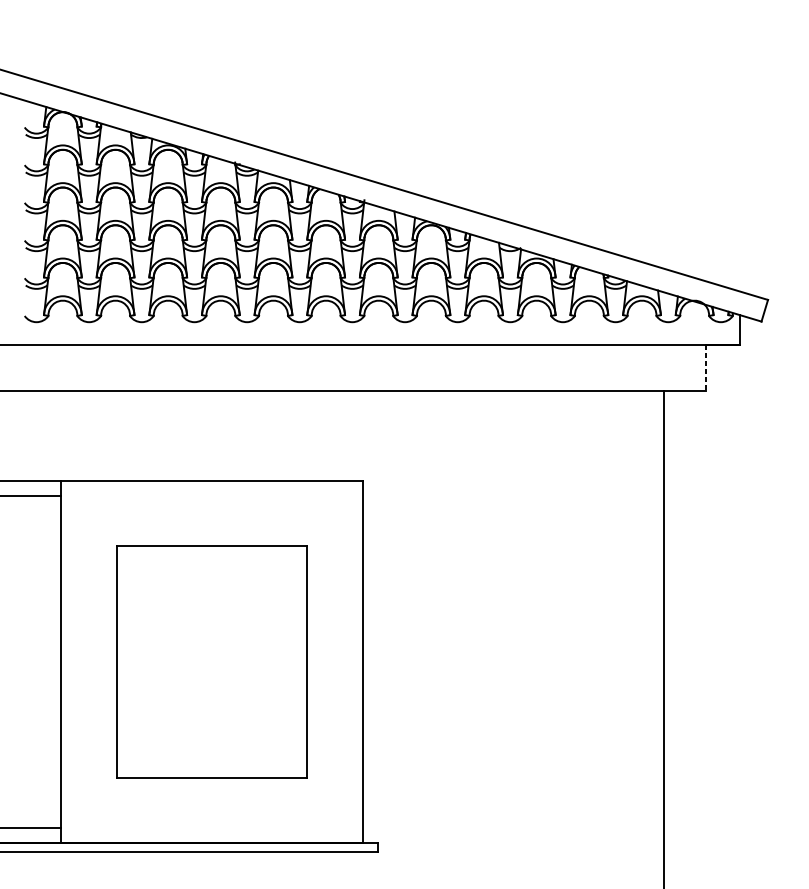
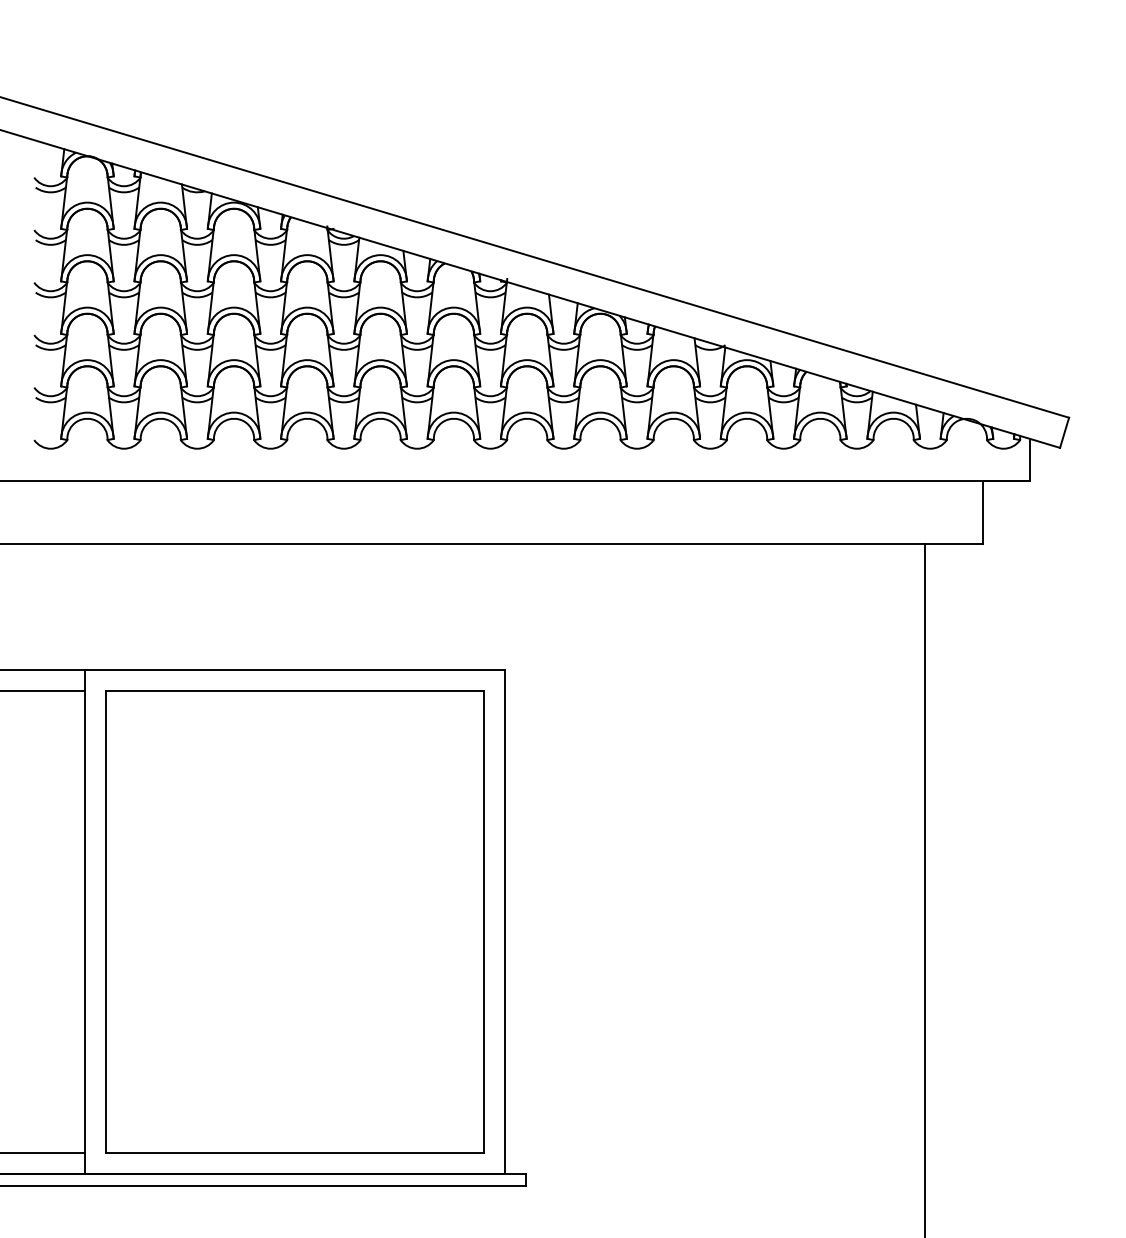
line: (705, 368) -> (982, 512), dashed -> solid
part: (211, 661) -> (294, 921), size x1.43

